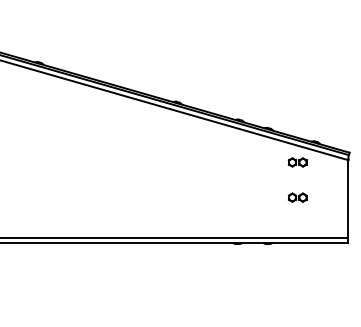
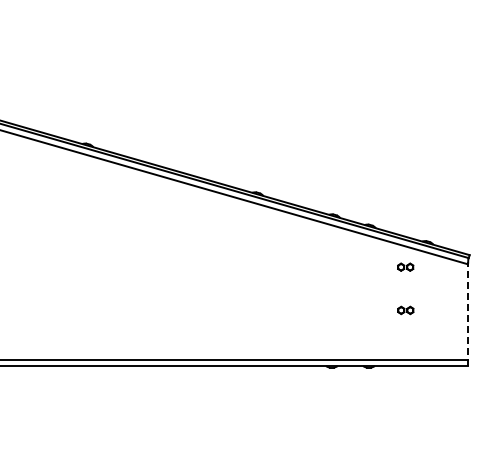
part: (297, 162) -> (405, 267), size x0.7
part: (297, 197) -> (405, 310), size x0.7
line: (347, 201) -> (467, 315), solid -> dashed

